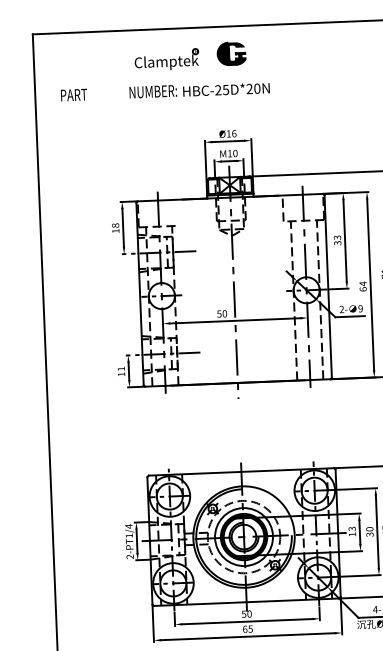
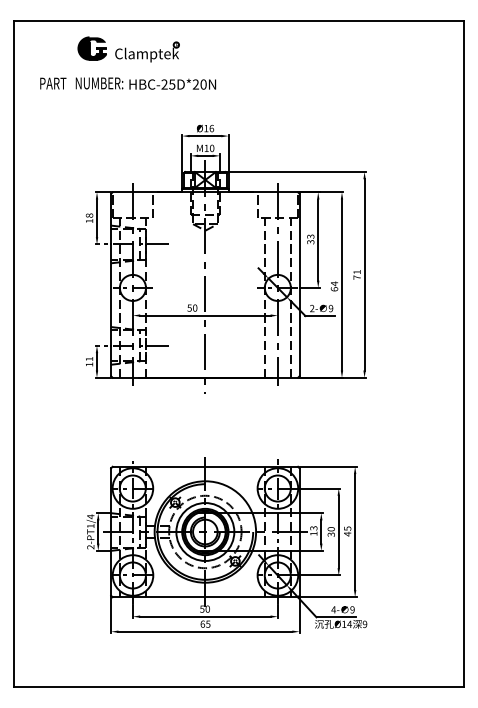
part: (230, 53) -> (91, 48), moved
text: (199, 90) -> (145, 83), moved
line: (179, 212) -> (153, 205), added

